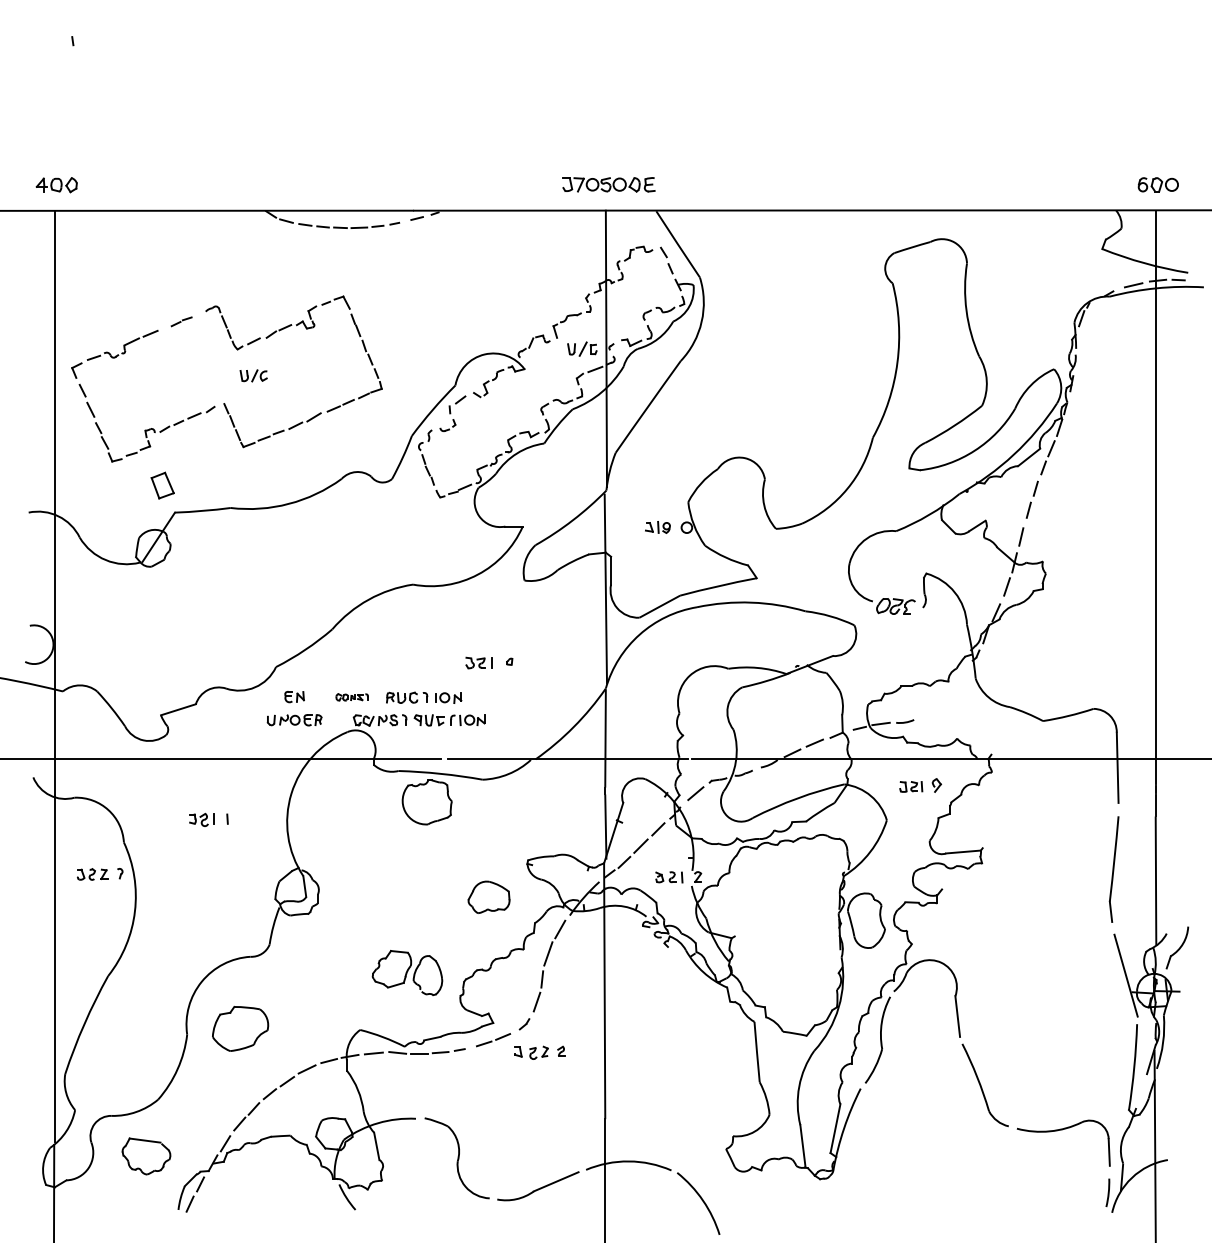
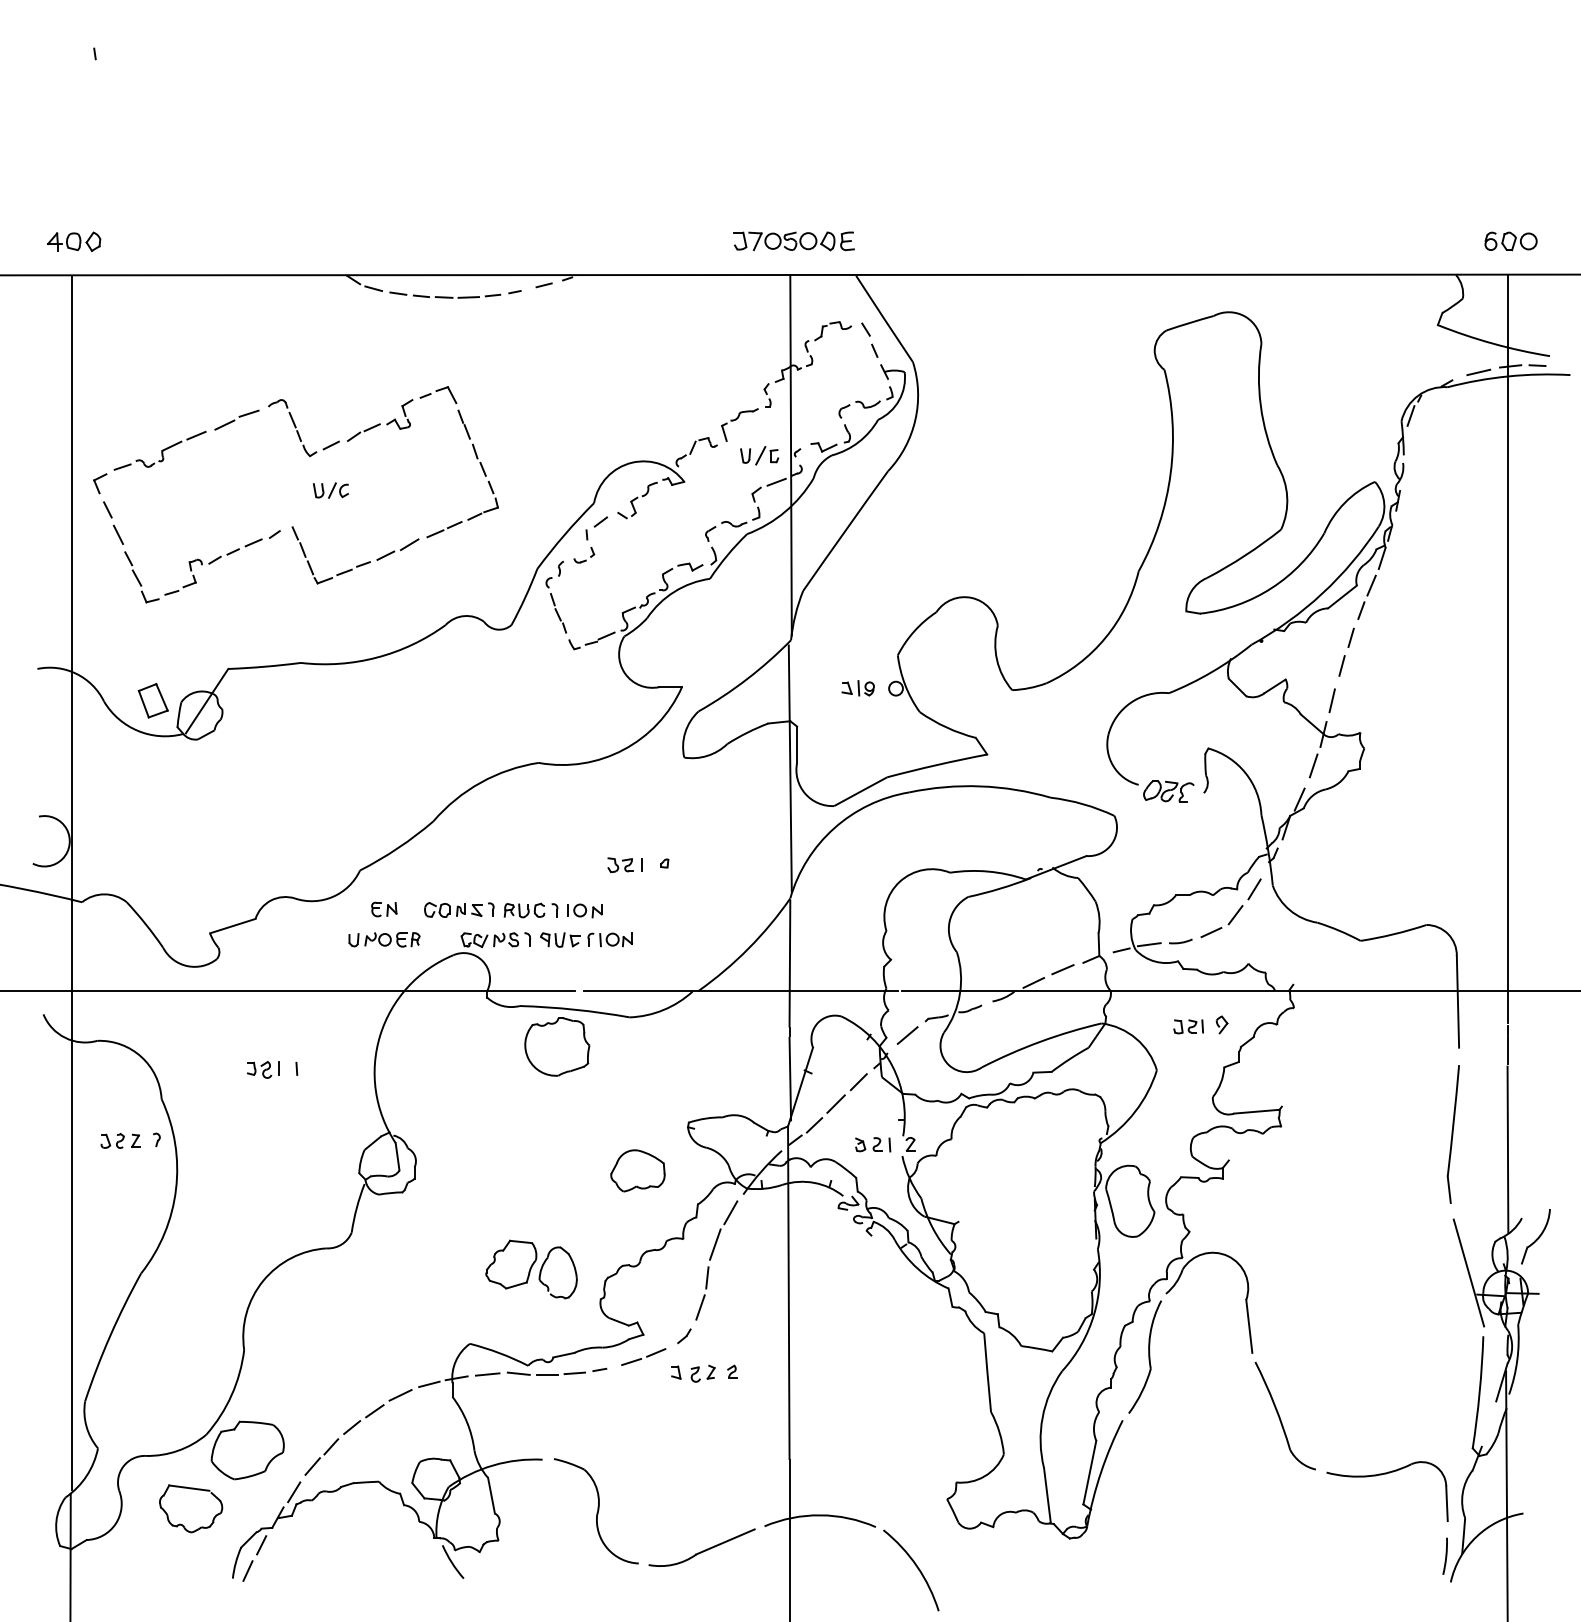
part: (181, 321) -> (236, 419), size x1.67
part: (162, 485) -> (152, 700), moved
part: (352, 697) -> (459, 909), size x1.67
part: (947, 700) -> (1235, 913), added
part: (240, 1028) -> (247, 1450), moved

